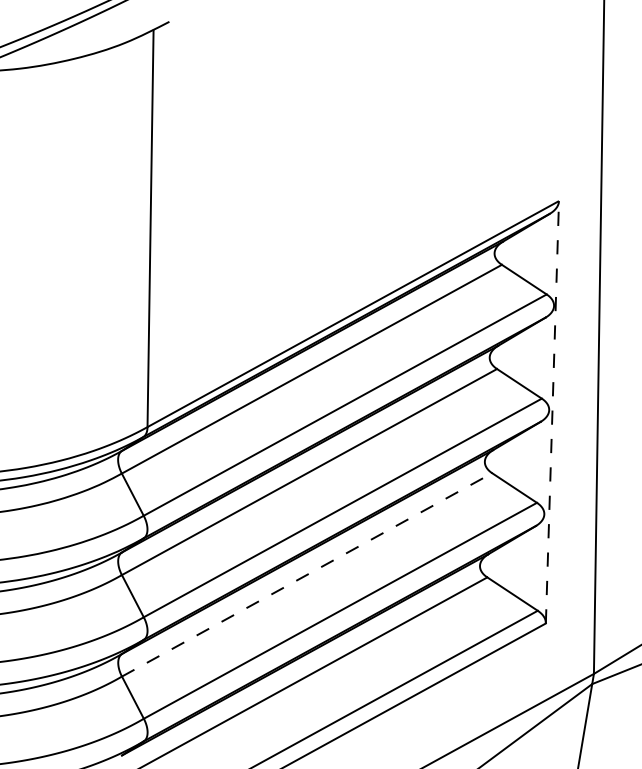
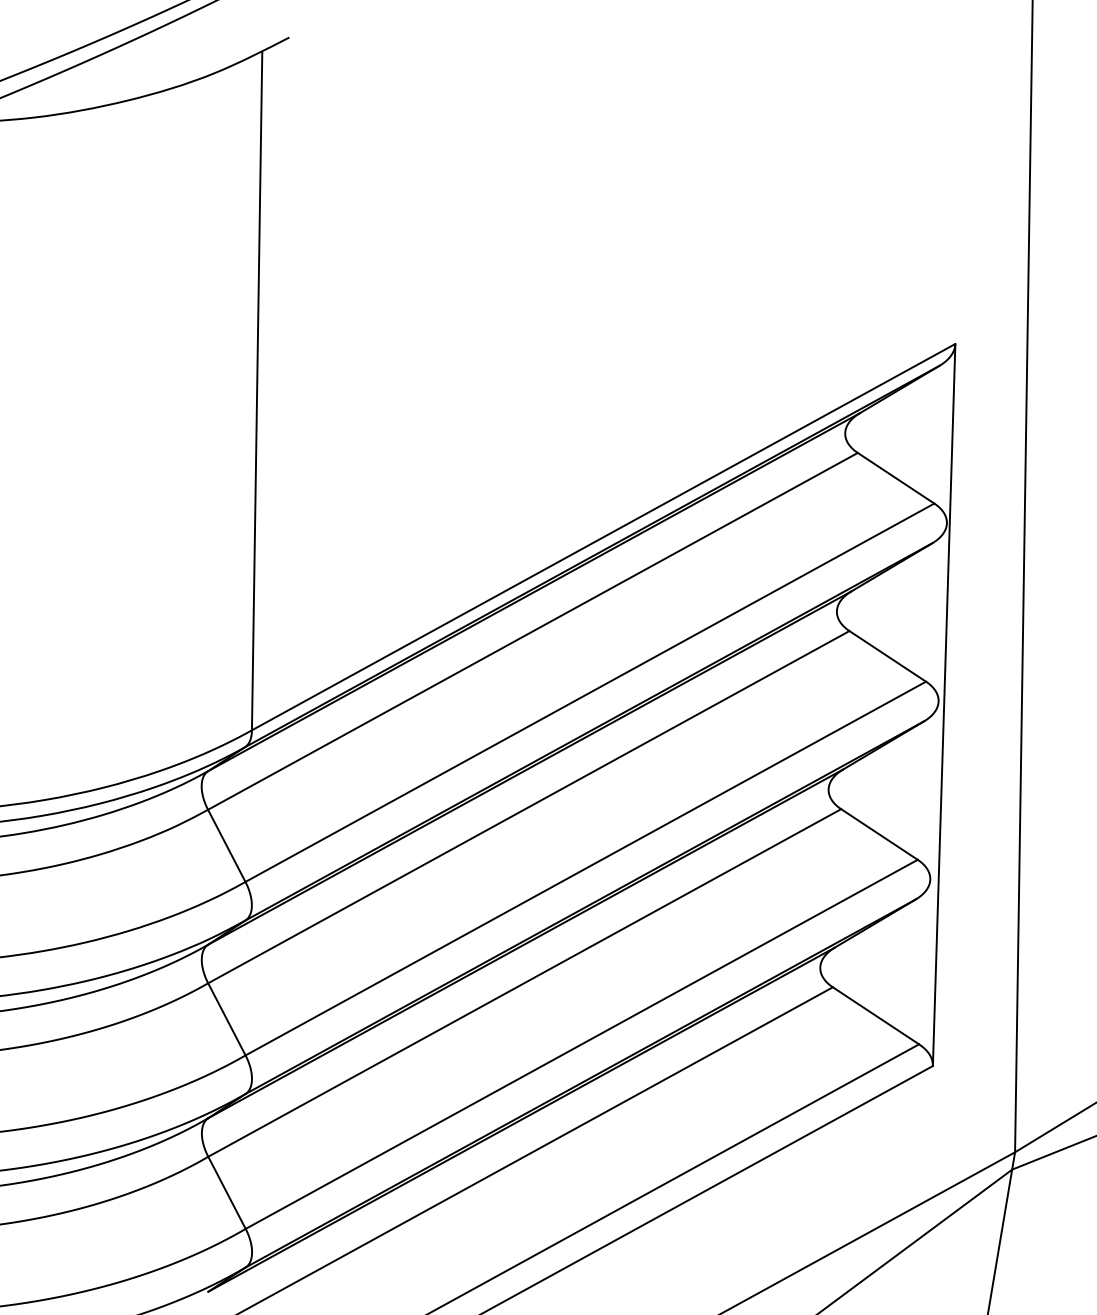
line: (552, 411) -> (944, 703), dashed -> solid
line: (307, 574) -> (525, 982), dashed -> solid

